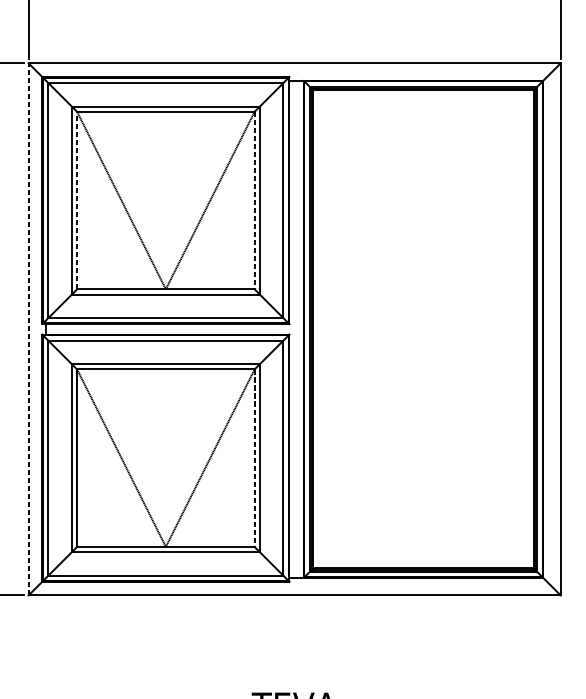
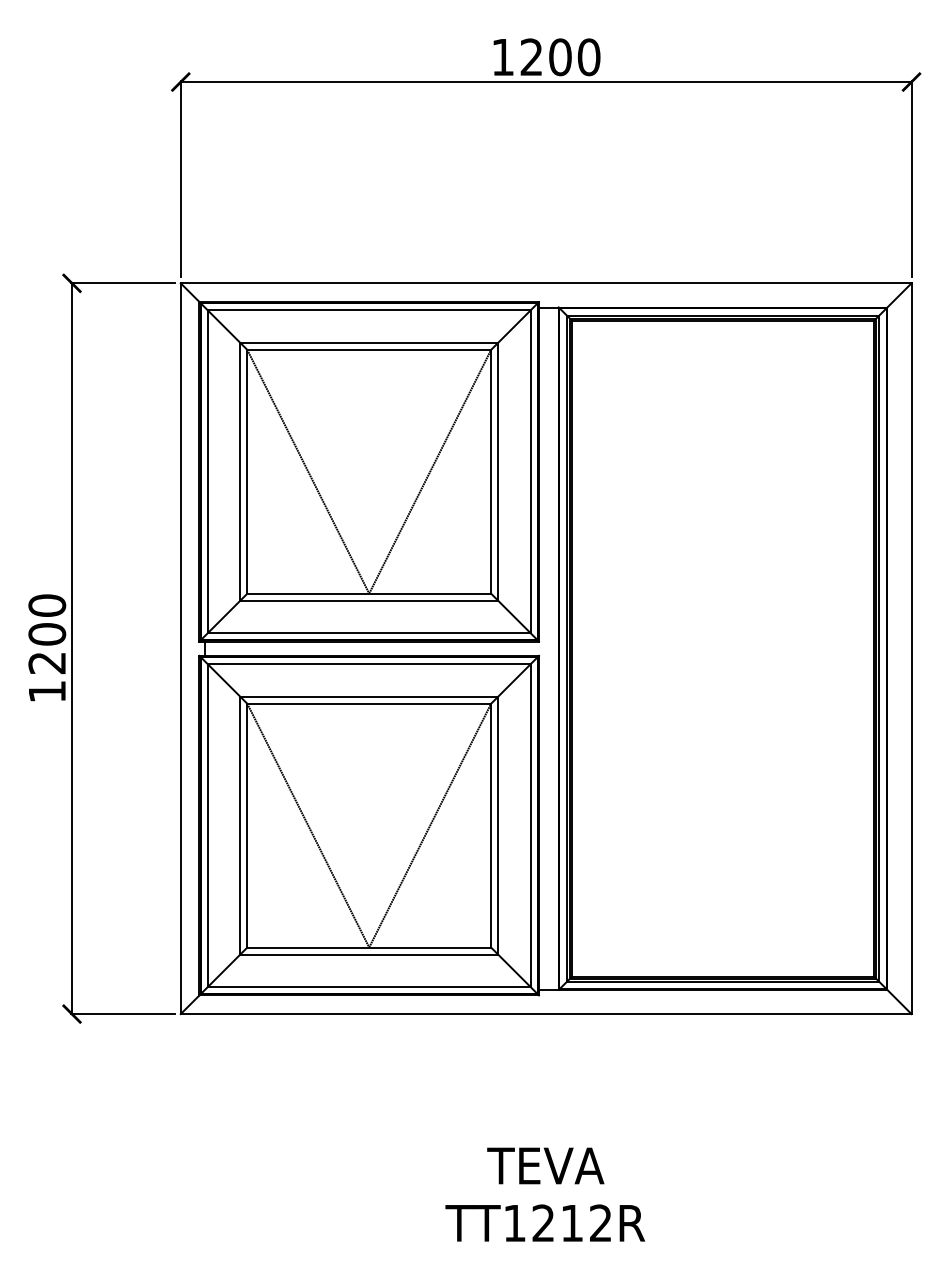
line: (77, 200) -> (247, 471), dashed -> solid
line: (254, 200) -> (491, 471), dashed -> solid
line: (28, 329) -> (180, 648), dashed -> solid
line: (254, 458) -> (491, 825), dashed -> solid

